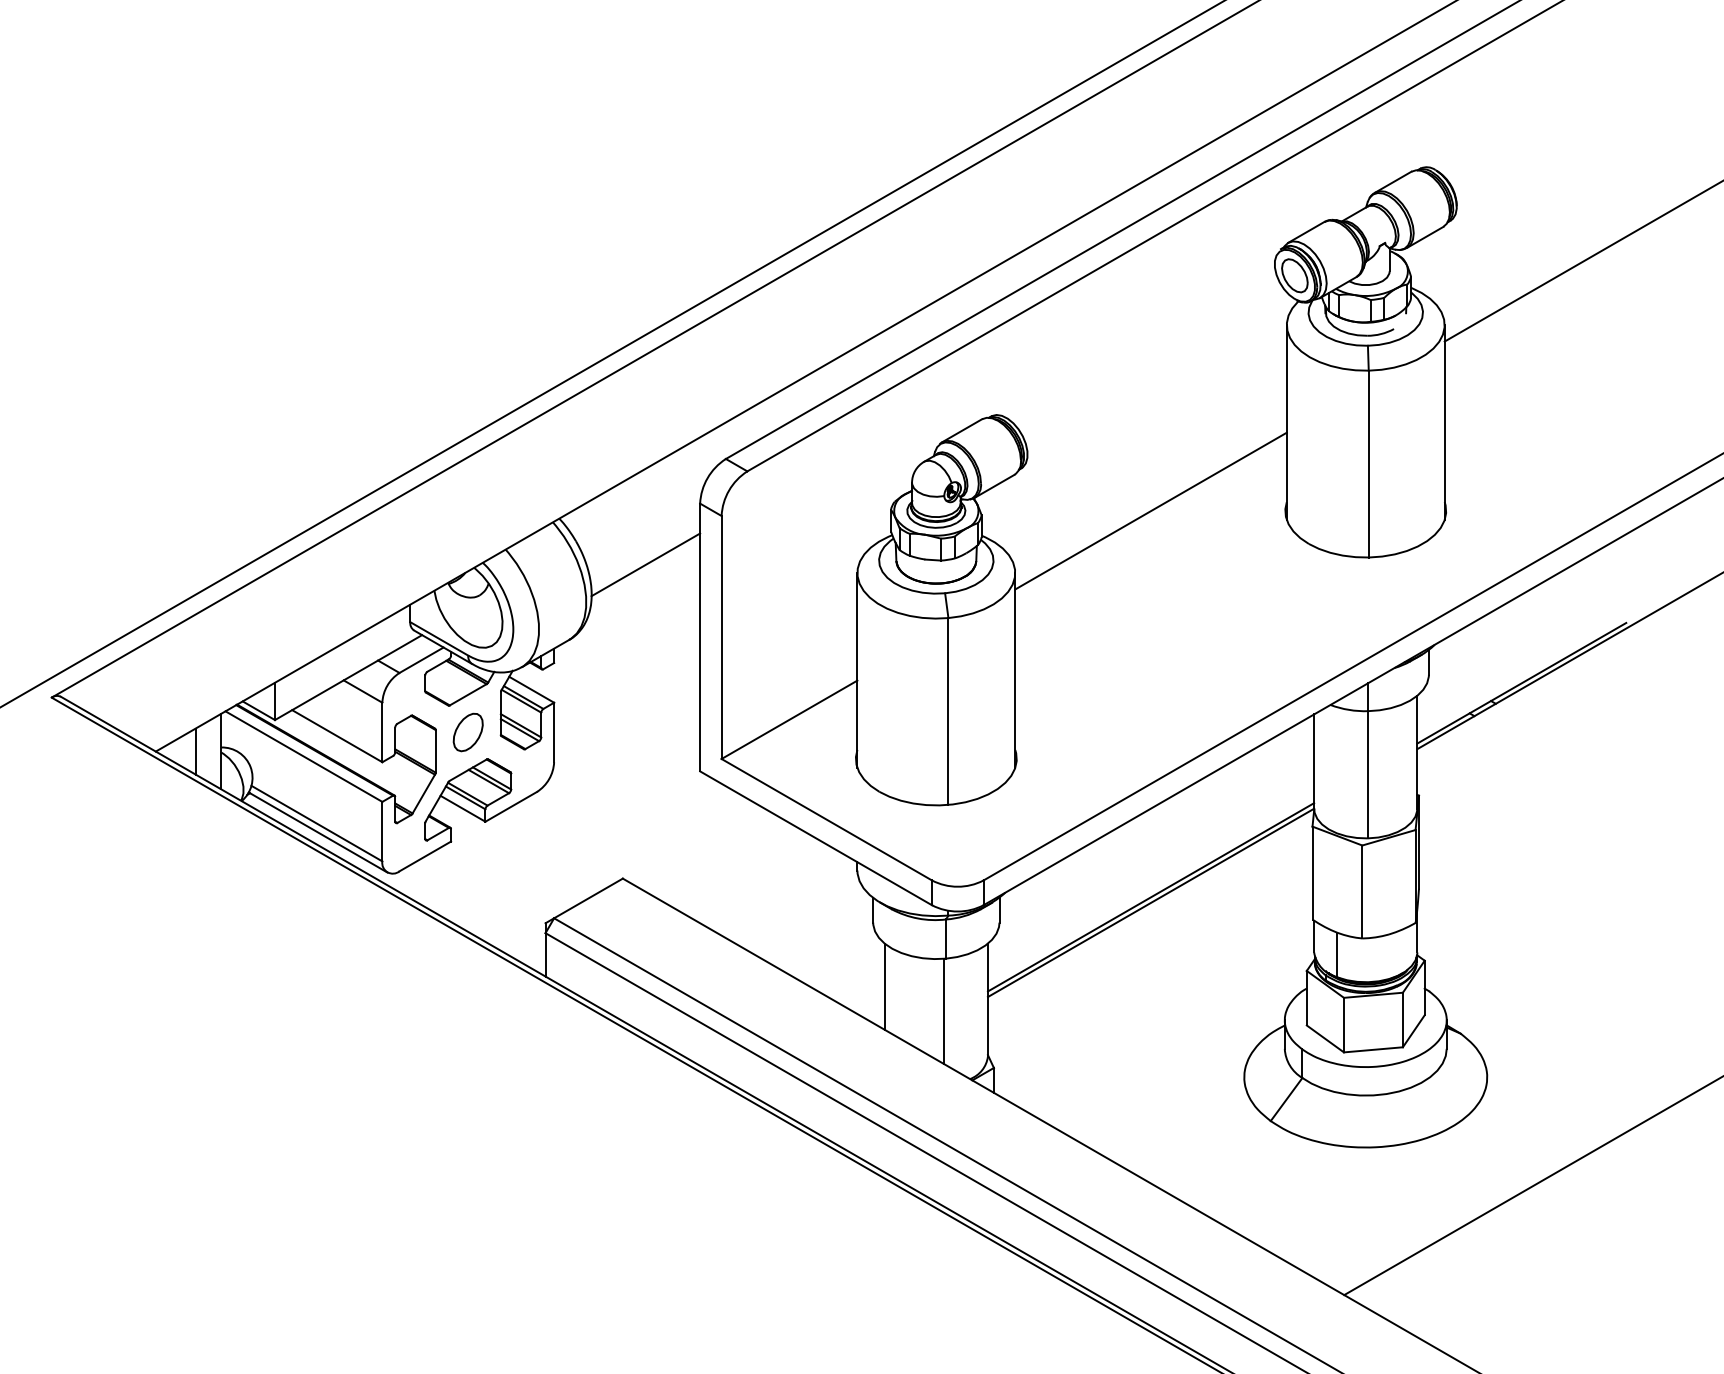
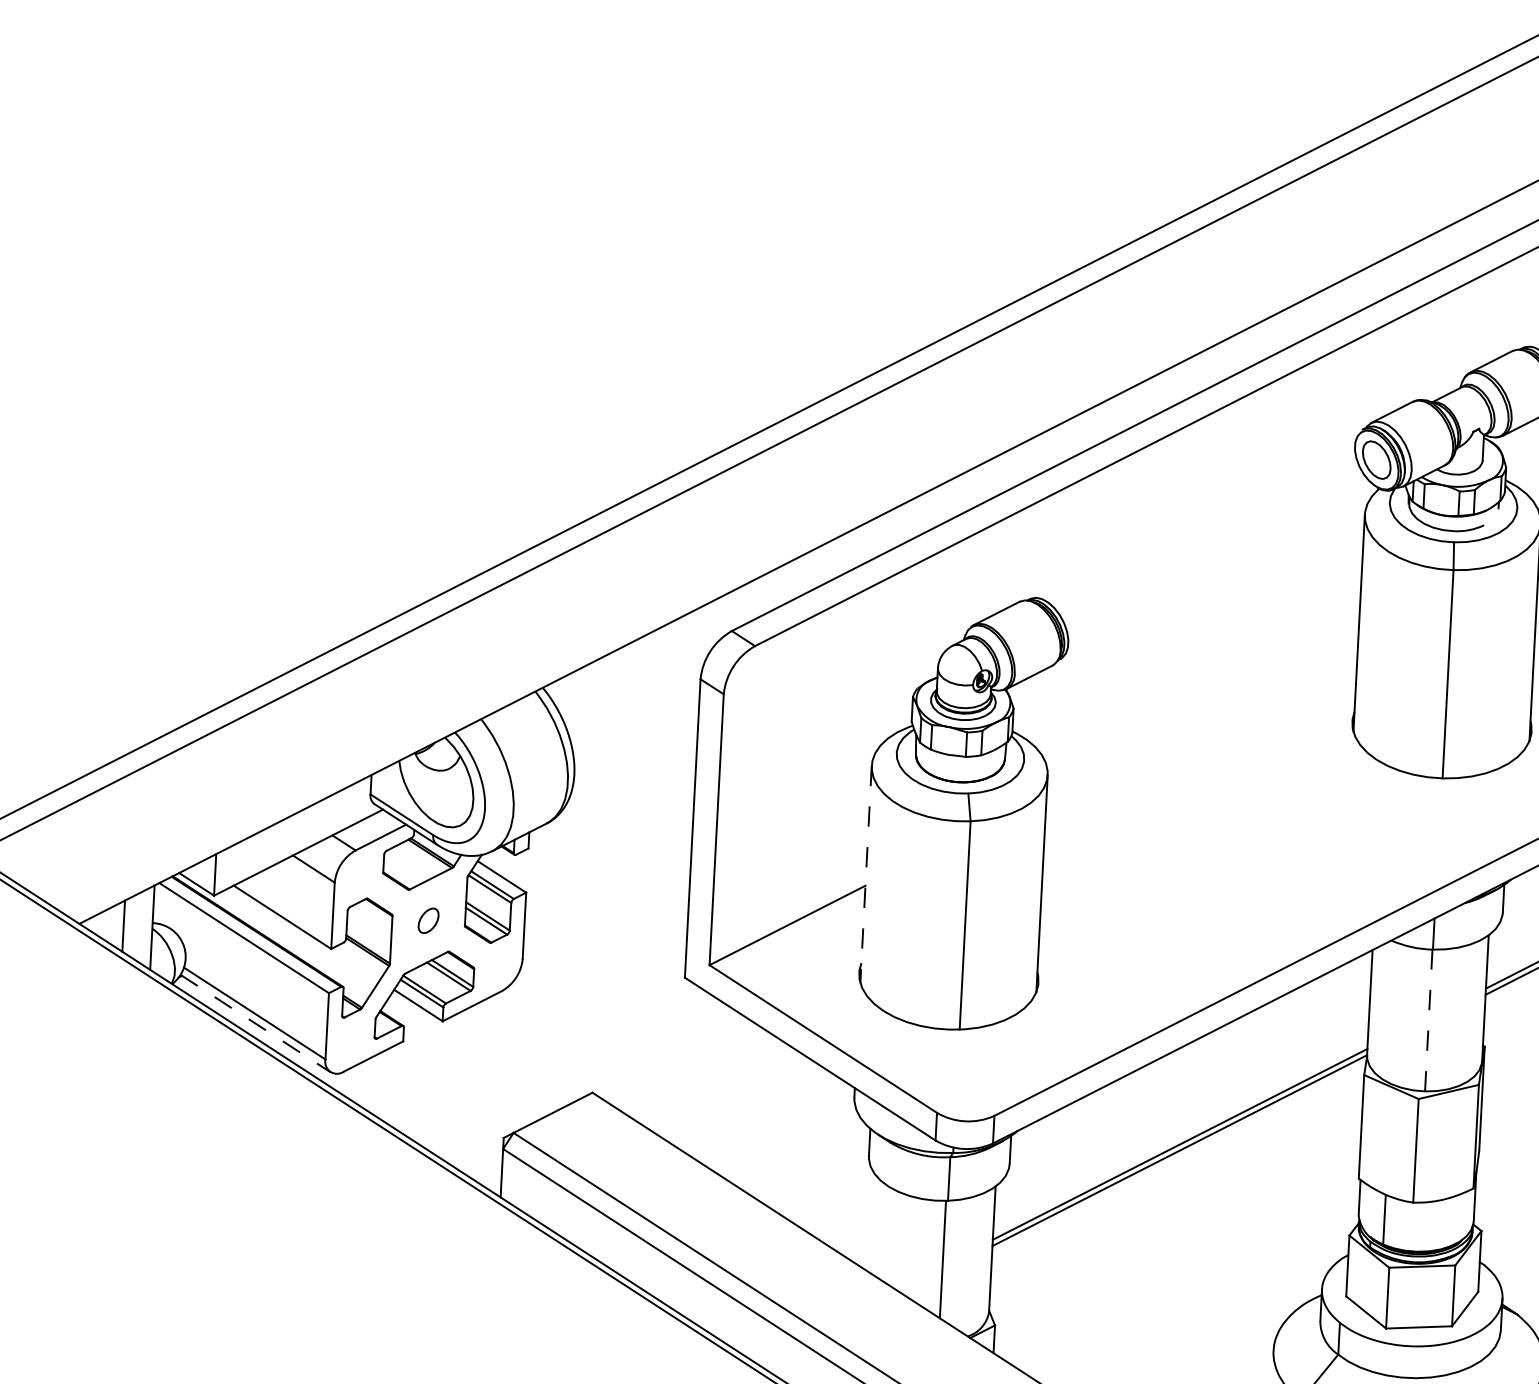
line: (1150, 510) -> (1202, 713), removed
line: (645, 564) -> (636, 743), removed
line: (857, 671) -> (866, 875), solid -> dashed
part: (467, 732) -> (427, 920), size x0.6
line: (1367, 774) -> (1428, 1020), solid -> dashed
line: (318, 832) -> (255, 1023), solid -> dashed
line: (884, 986) -> (877, 1228), removed

